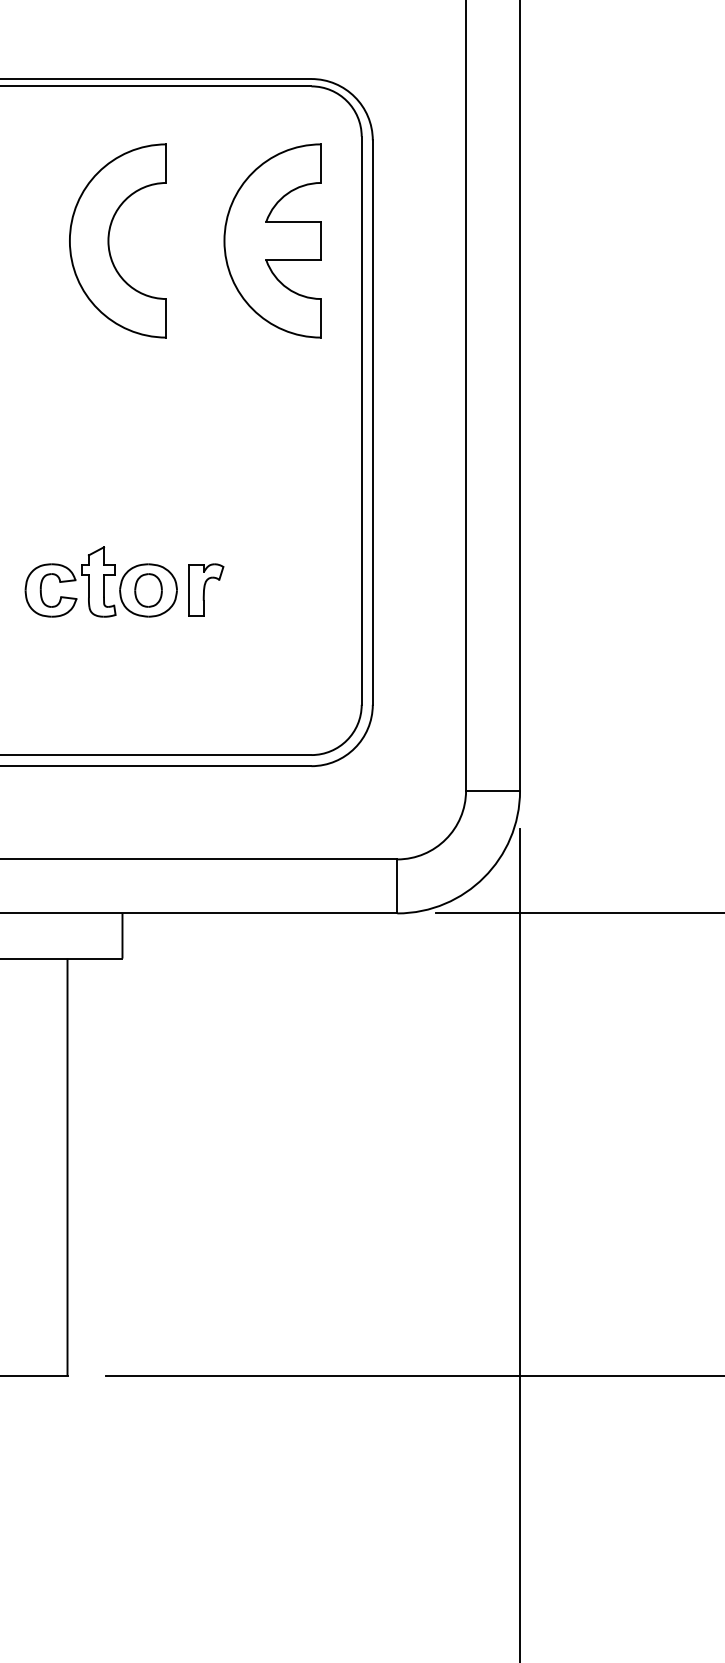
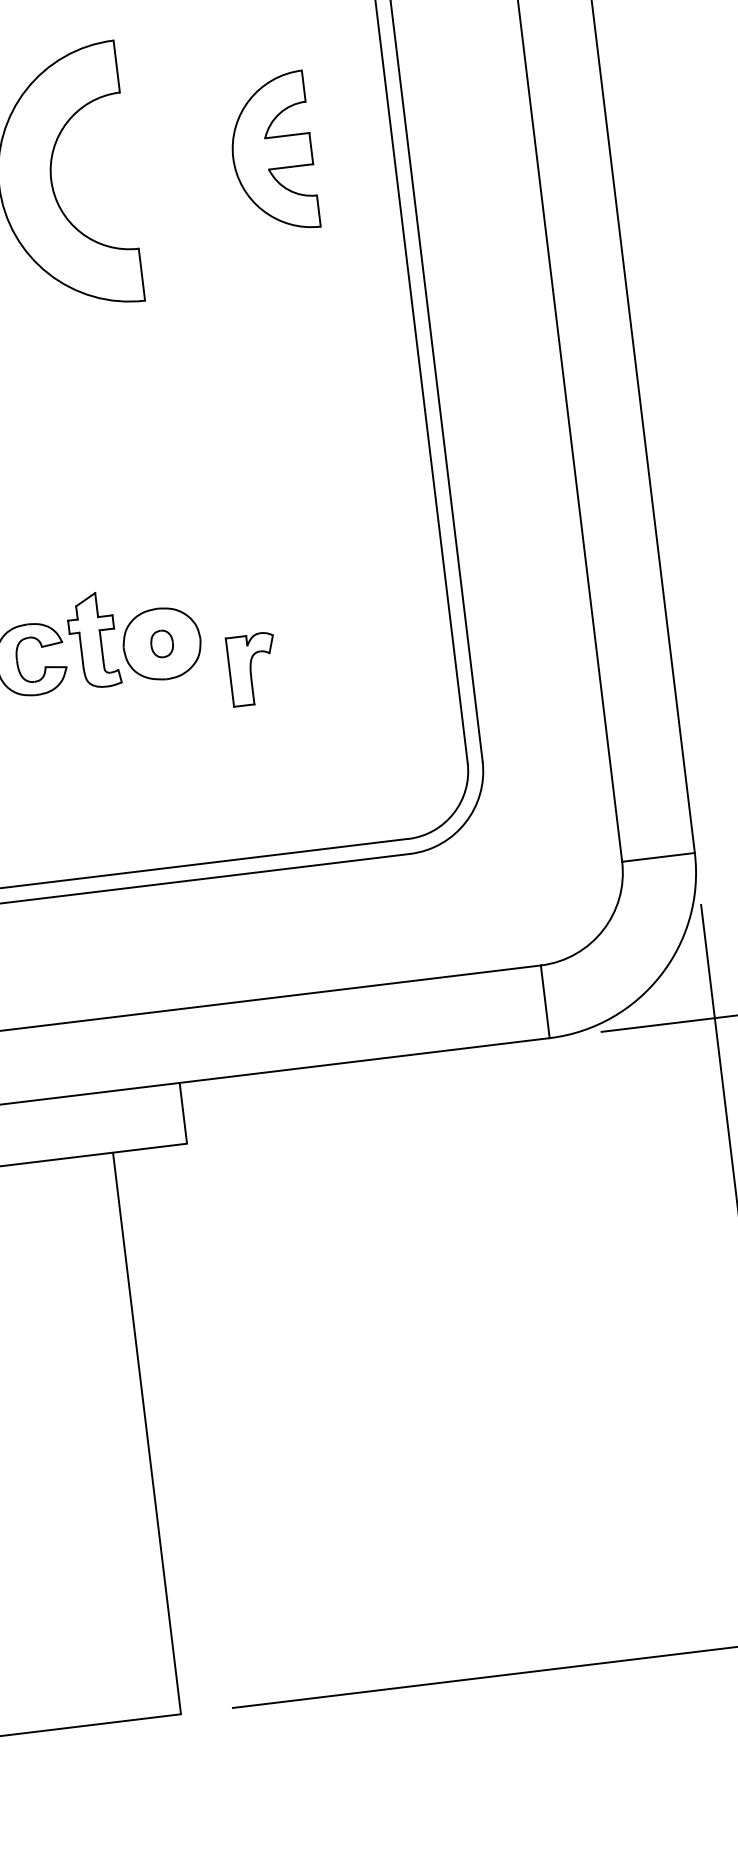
part: (272, 240) -> (271, 152), size x0.6
part: (206, 589) -> (253, 668), moved
part: (148, 590) -> (162, 644), size x0.6

